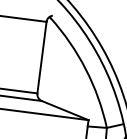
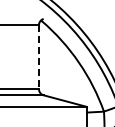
line: (41, 57) -> (38, 57), solid -> dashed

